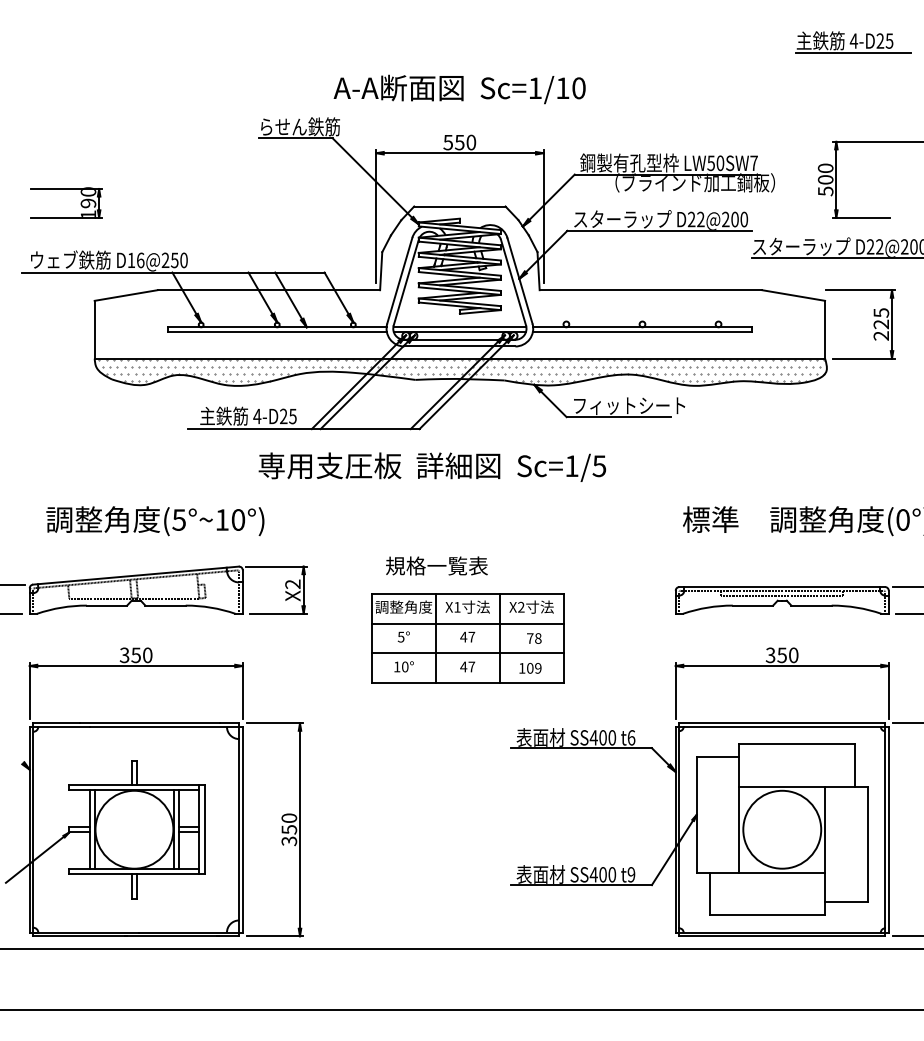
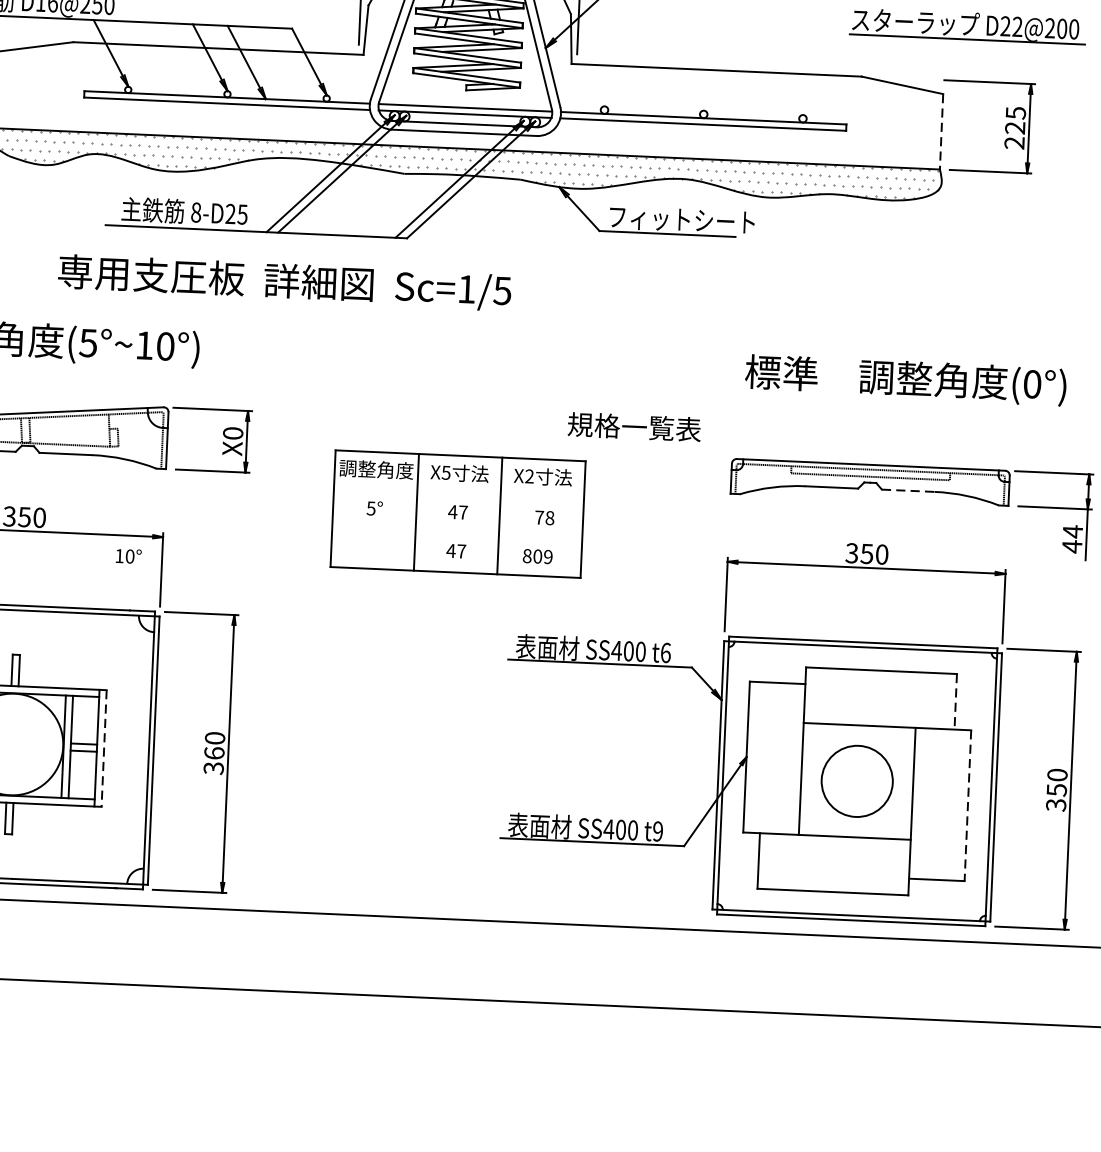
line: (825, 329) -> (942, 131), solid -> dashed
text: (257, 416) -> (196, 212), 4-D25 -> 8-D25
text: (431, 466) -> (283, 281), moved
text: (436, 565) -> (633, 426), moved
text: (292, 583) -> (232, 432), X2 -> X0
line: (812, 605) -> (909, 490), solid -> dashed
text: (457, 607) -> (446, 473), X1 -> X5
line: (467, 623) -> (458, 494), removed
line: (467, 653) -> (456, 533), removed
text: (403, 666) -> (127, 555), moved
text: (522, 668) -> (527, 556), 109 -> 809
line: (854, 766) -> (955, 703), solid -> dashed
line: (204, 829) -> (103, 748), solid -> dashed
text: (289, 829) -> (214, 753), 350 -> 360
circle: (782, 829) -> (857, 781), size x0.7
line: (867, 844) -> (967, 805), solid -> dashed

